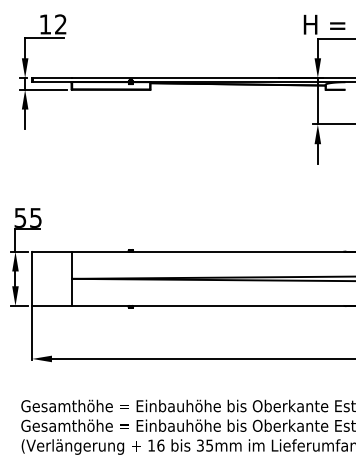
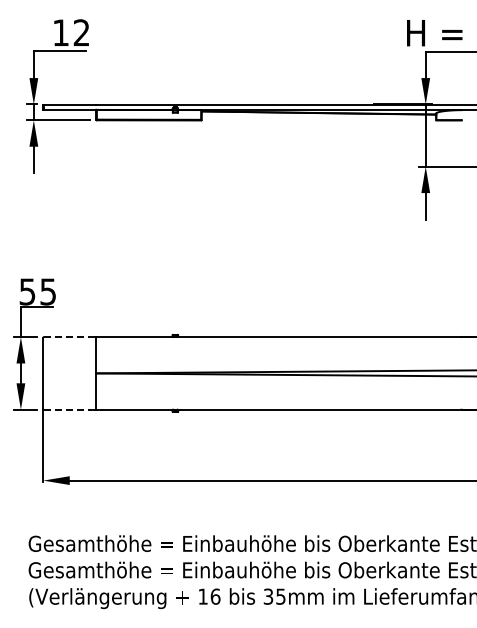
line: (52, 252) -> (70, 337), solid -> dashed
line: (52, 305) -> (70, 409), solid -> dashed

